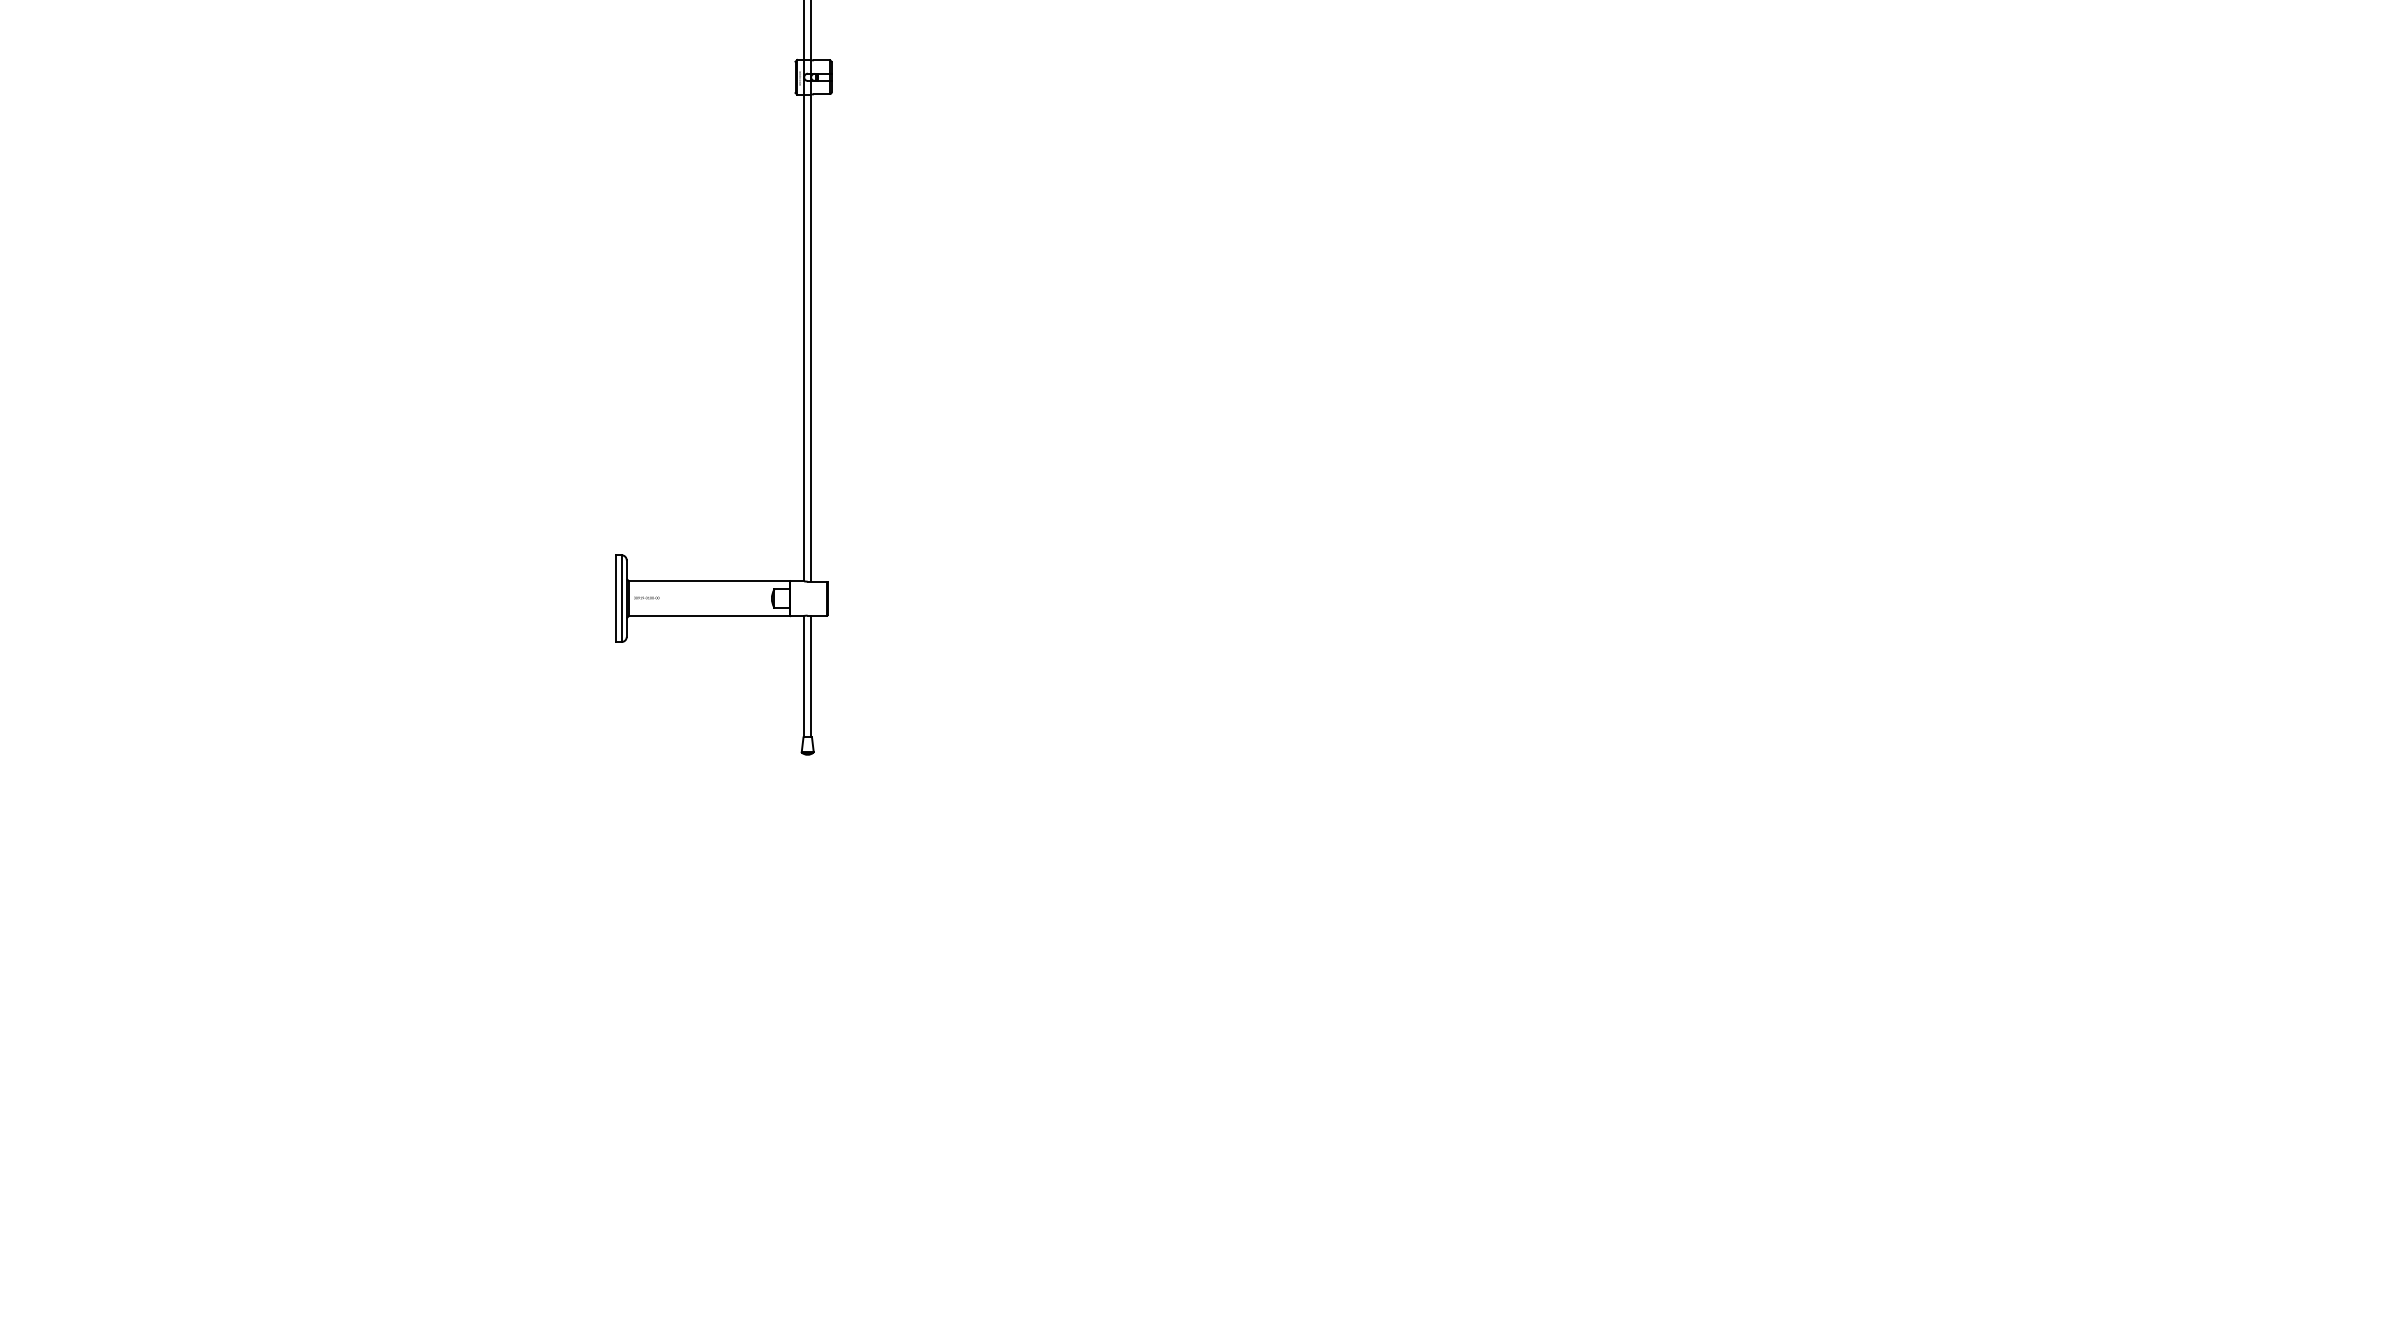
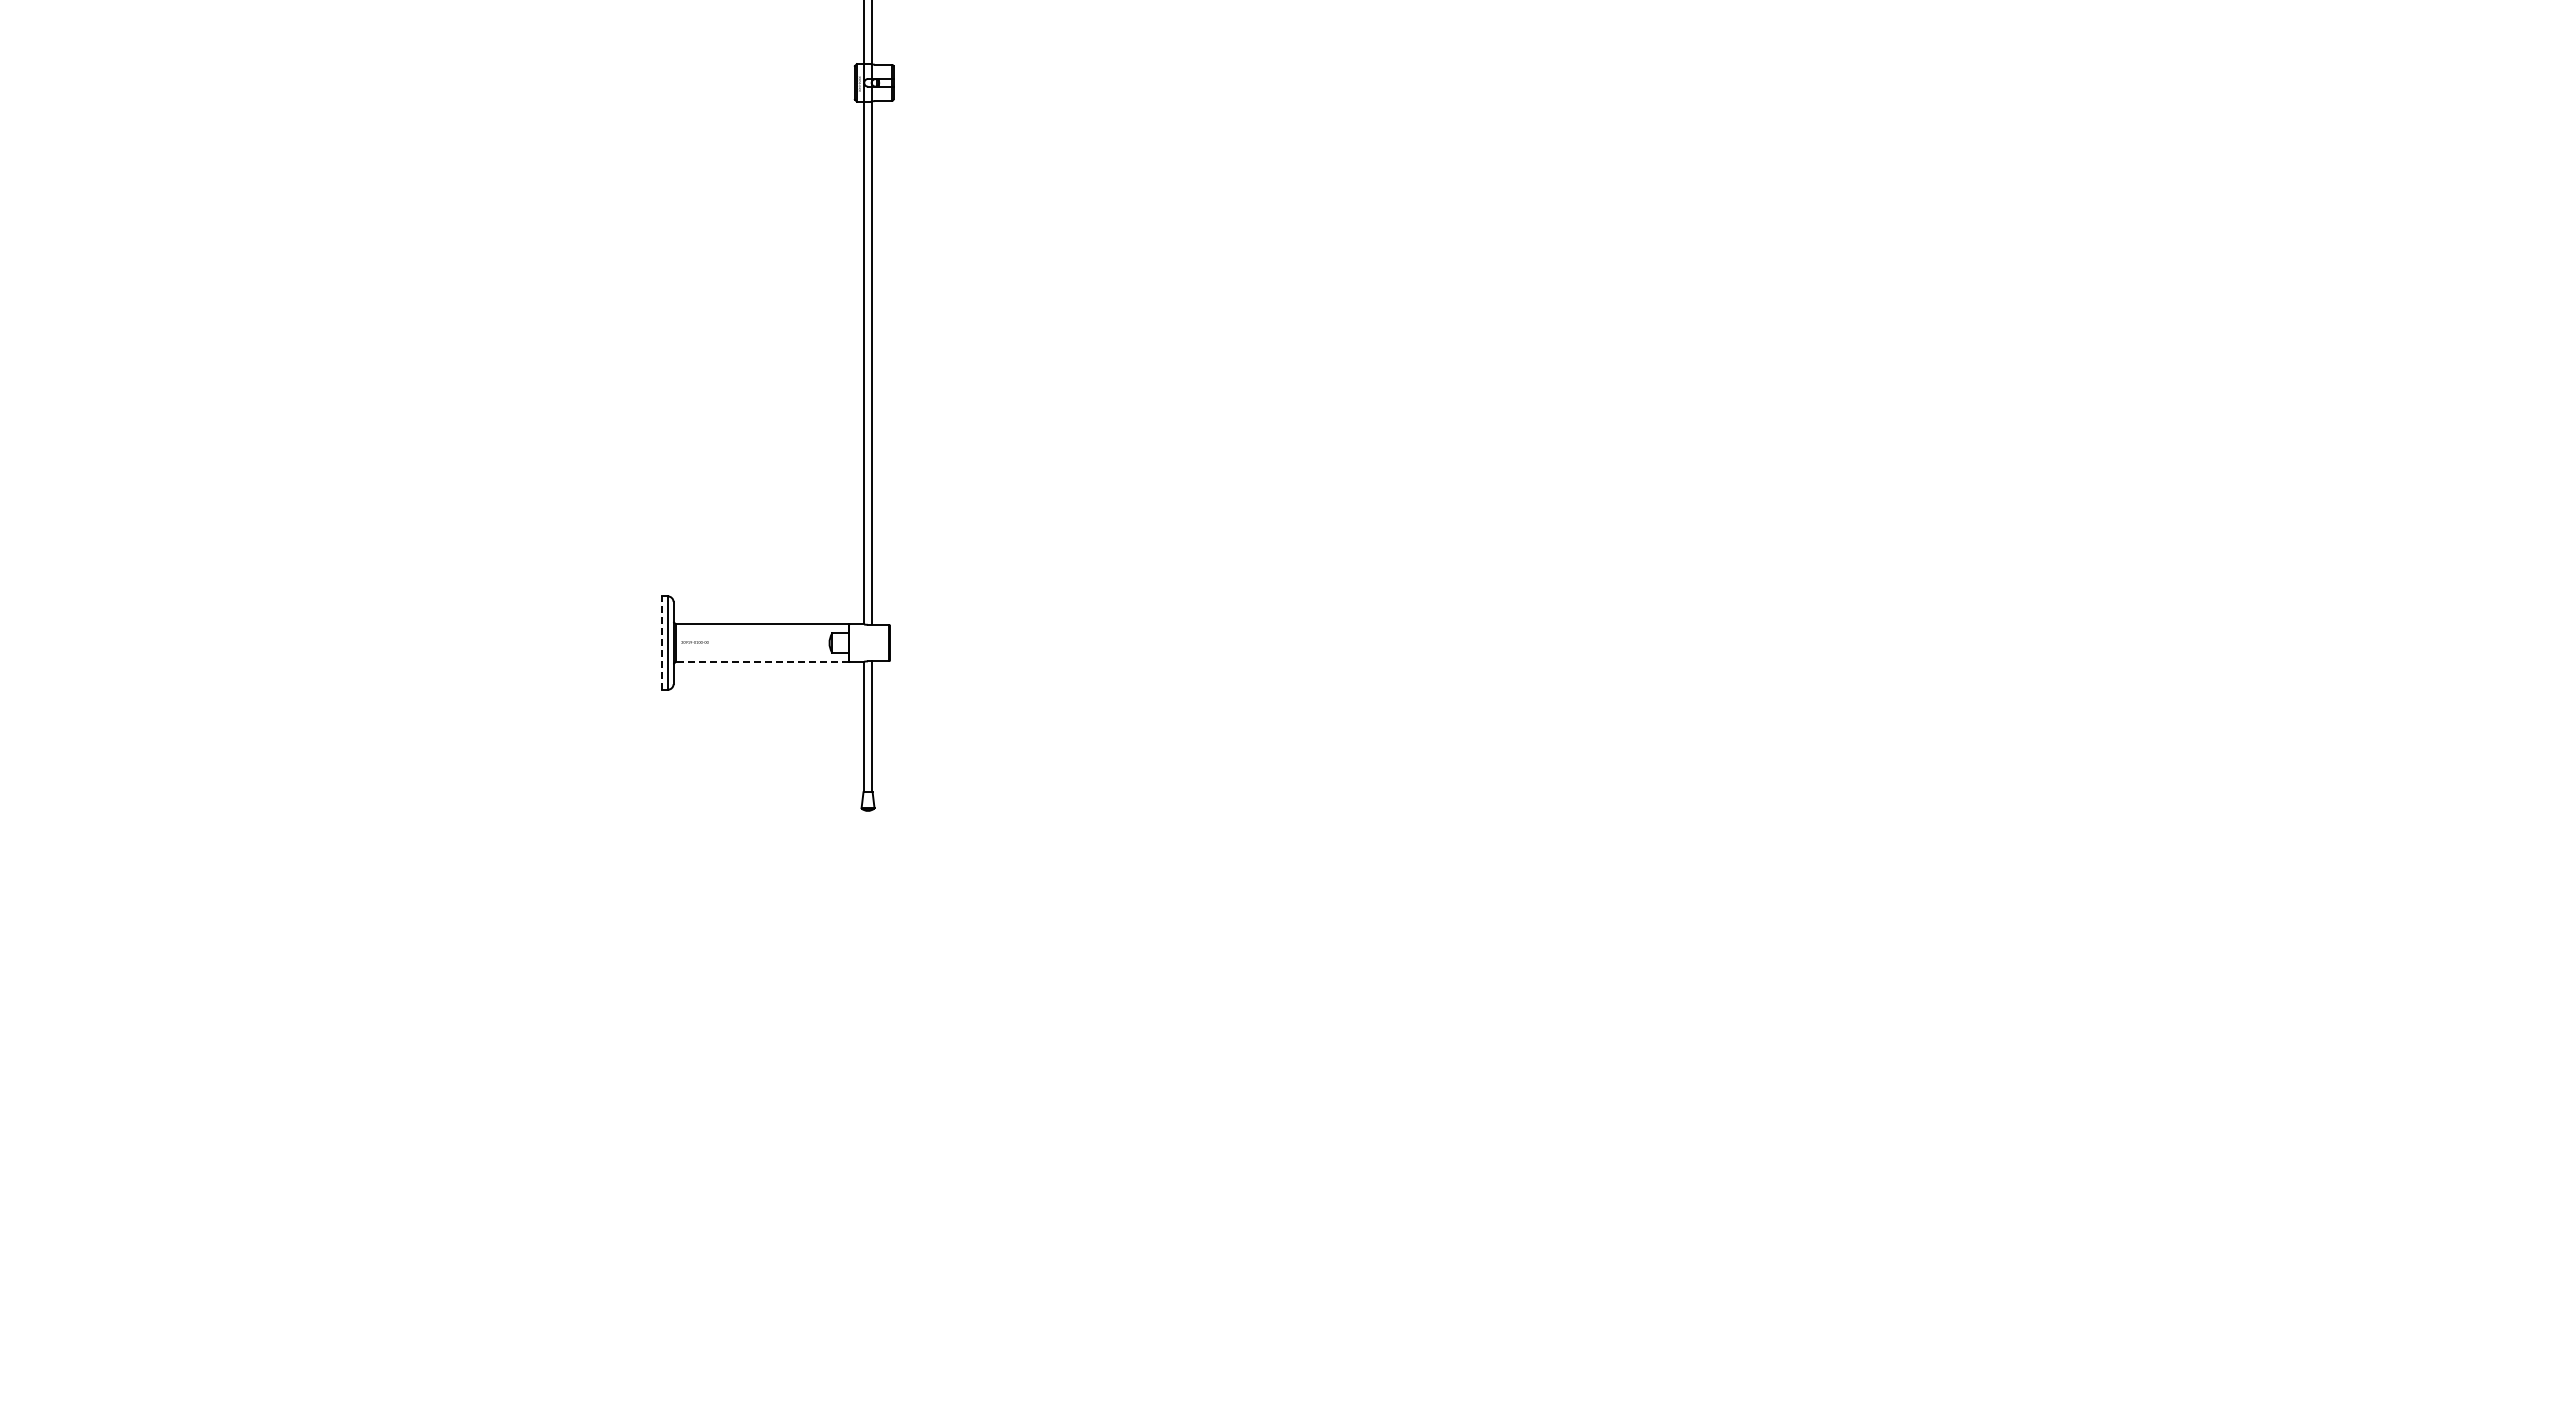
line: (616, 599) -> (662, 643), solid -> dashed
line: (709, 615) -> (762, 661), solid -> dashed

